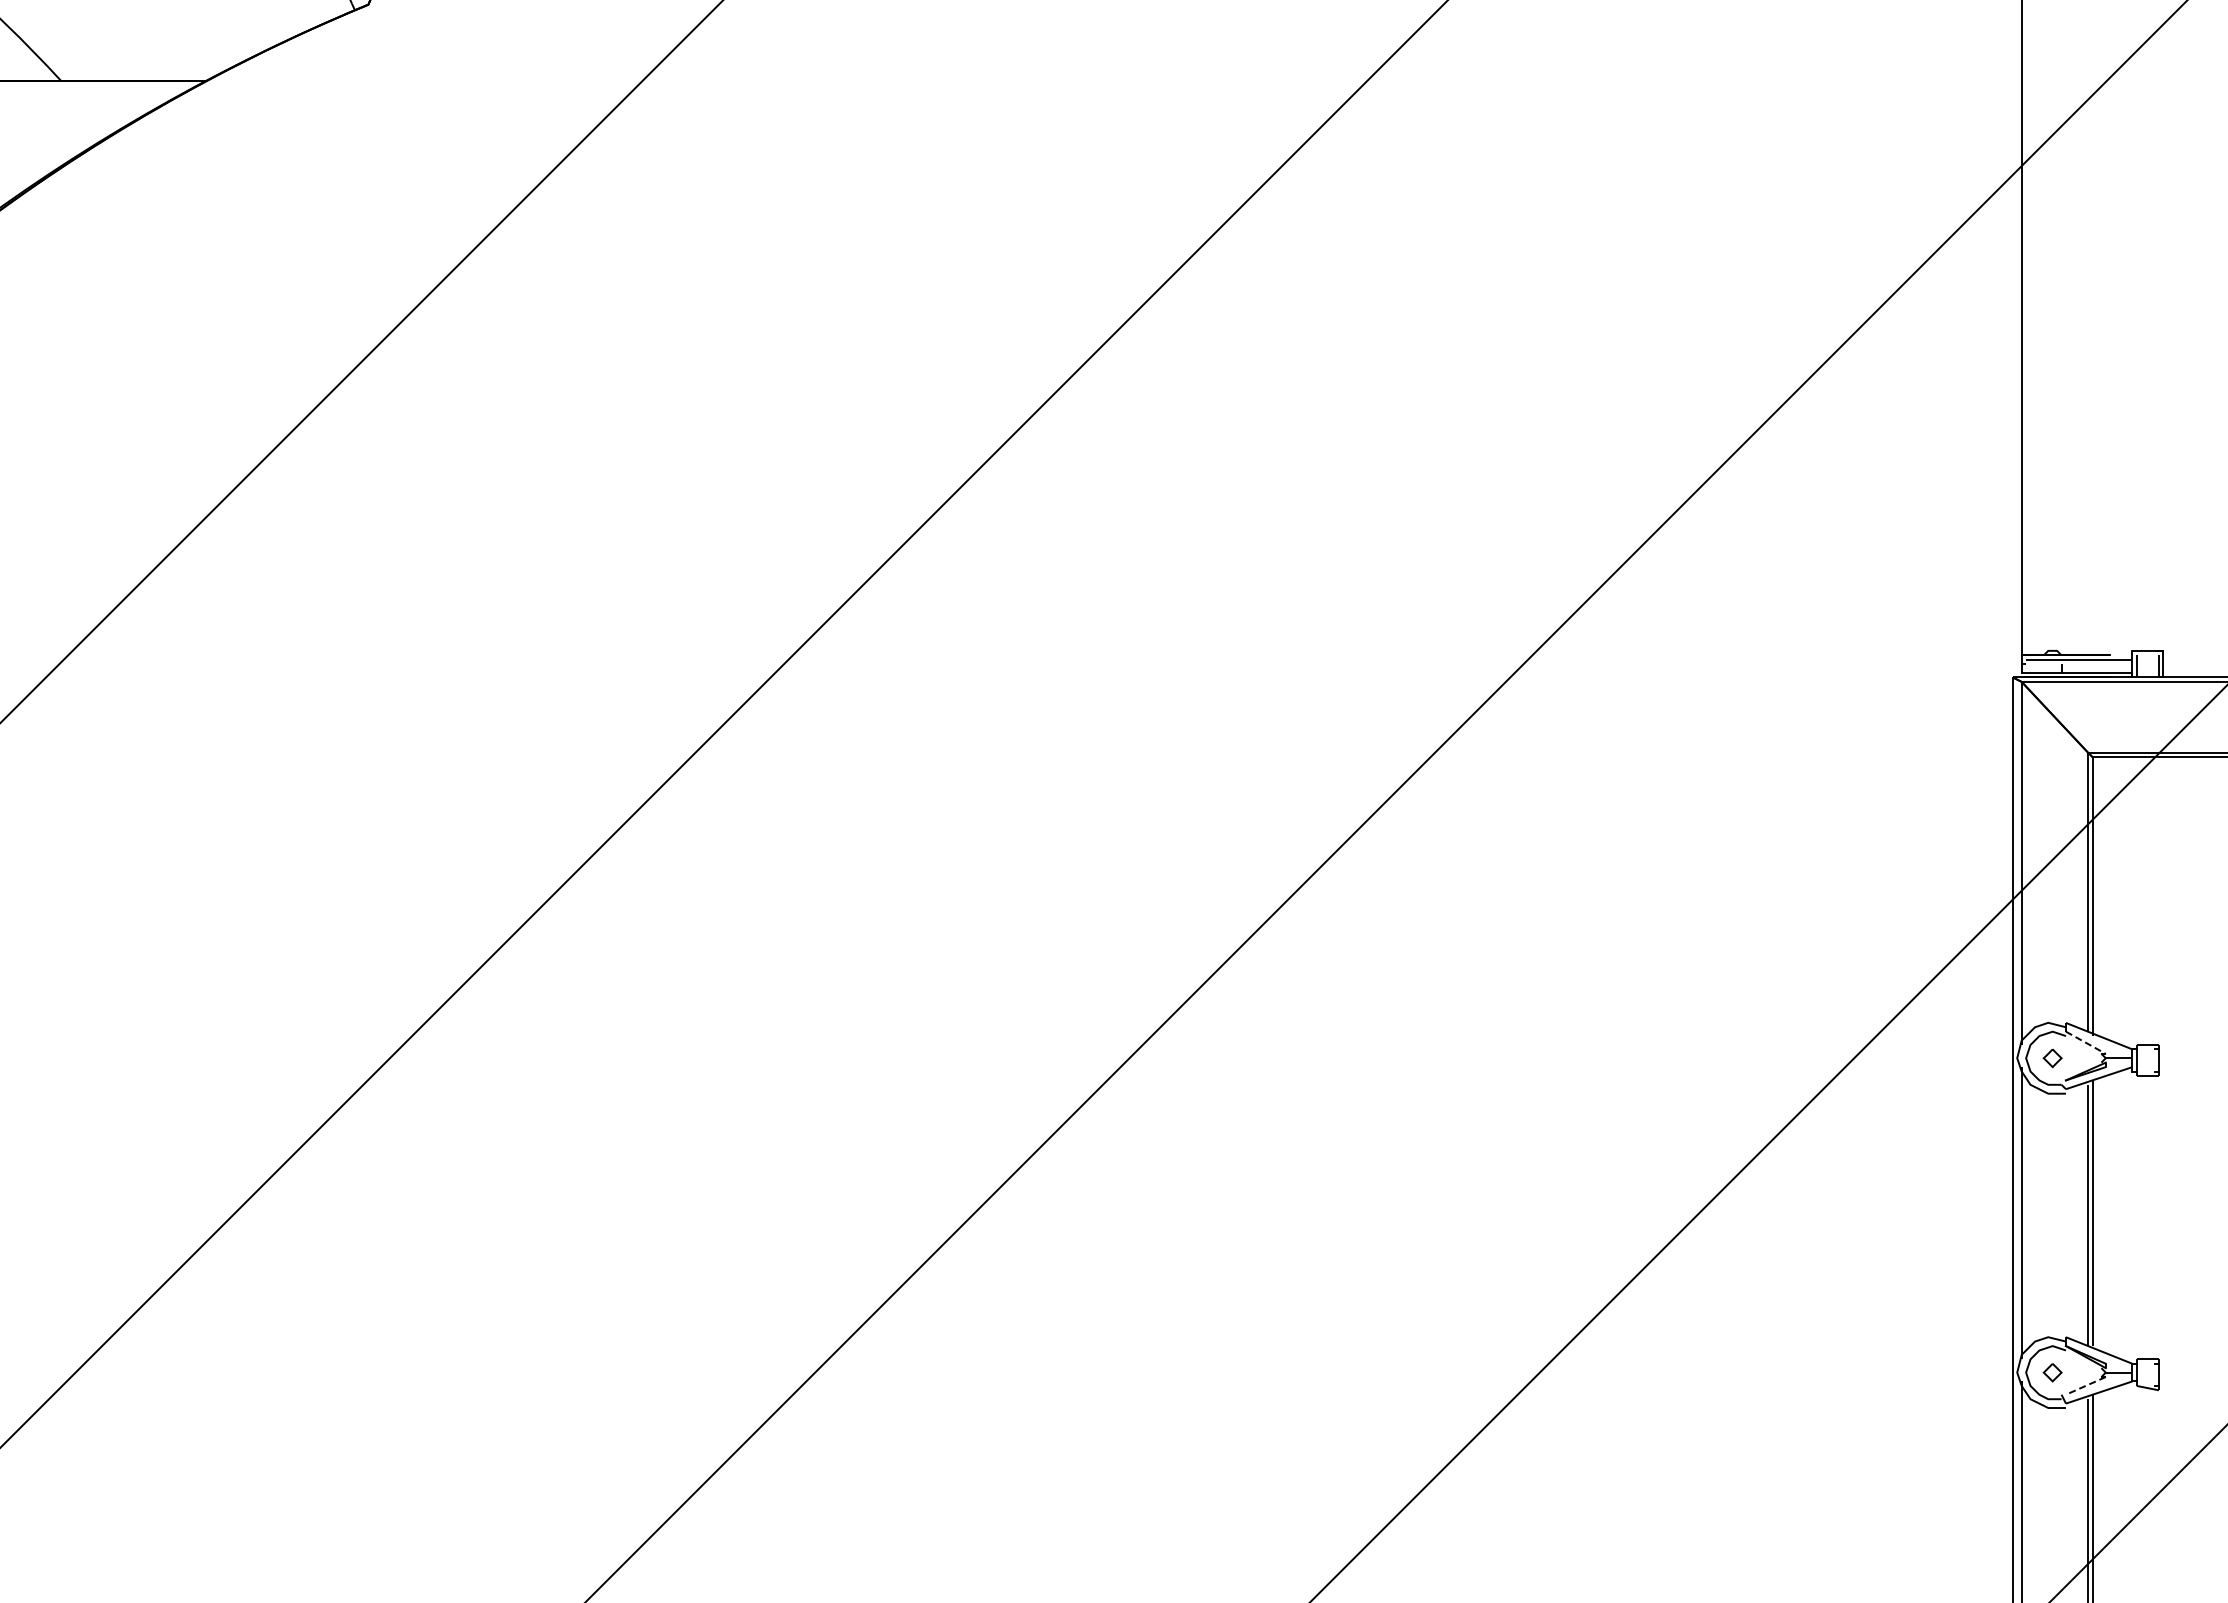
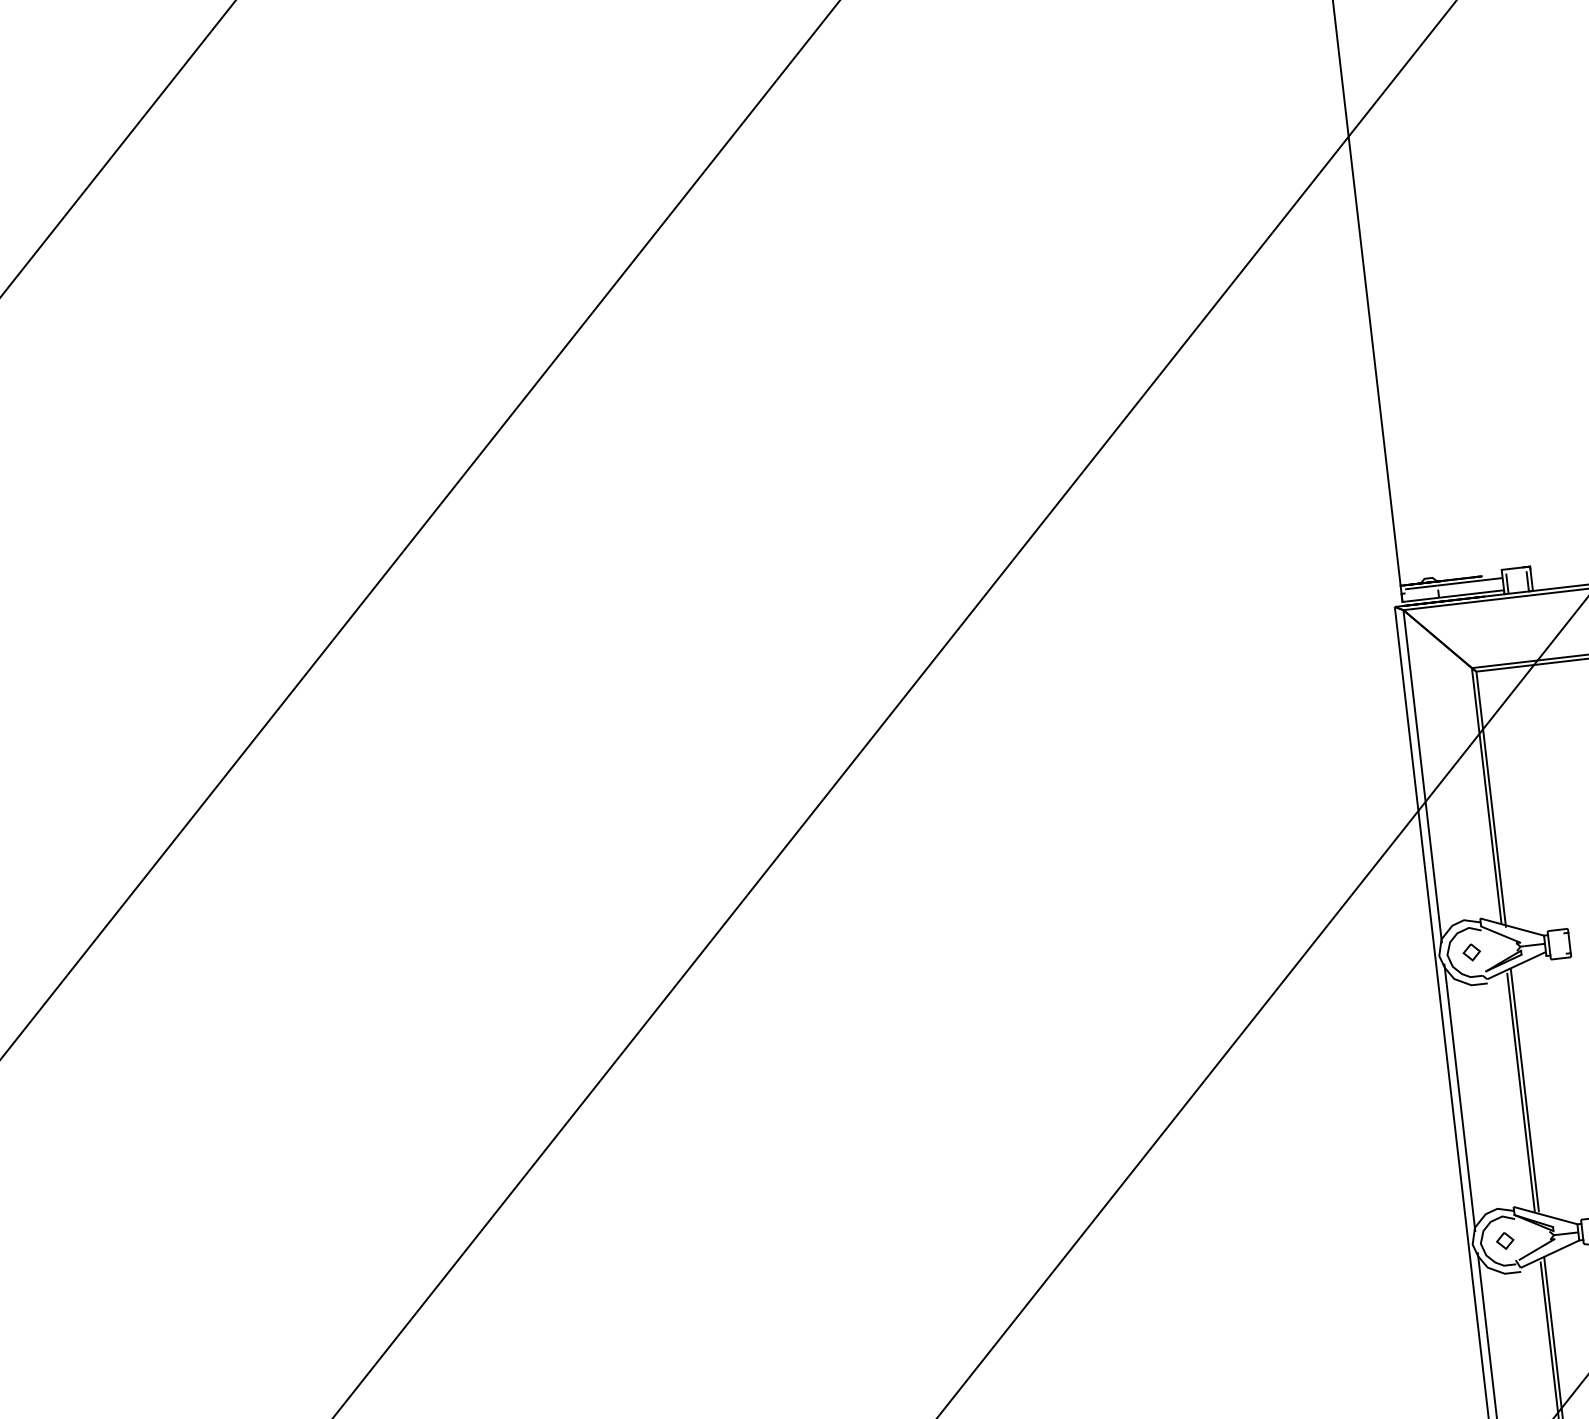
line: (2085, 1042) -> (1500, 934), dashed -> solid
line: (2085, 1385) -> (1536, 1249), dashed -> solid

